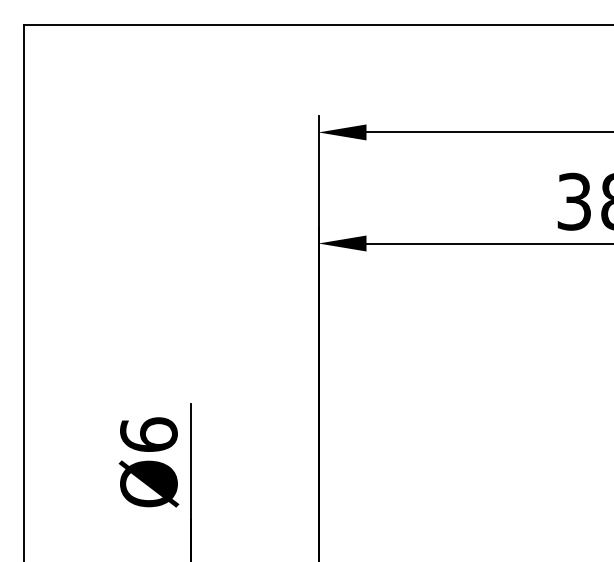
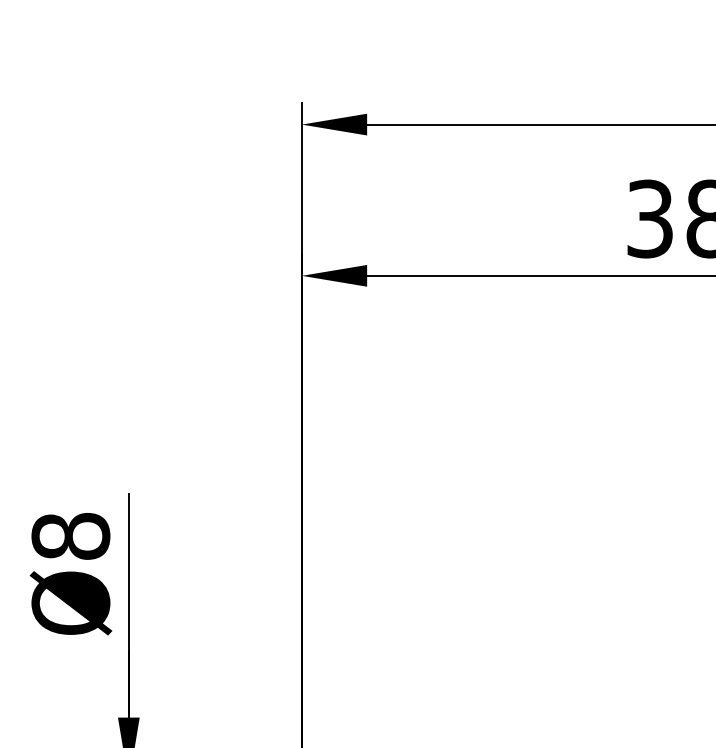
text: (148, 434) -> (70, 535), Ø6 -> Ø8

